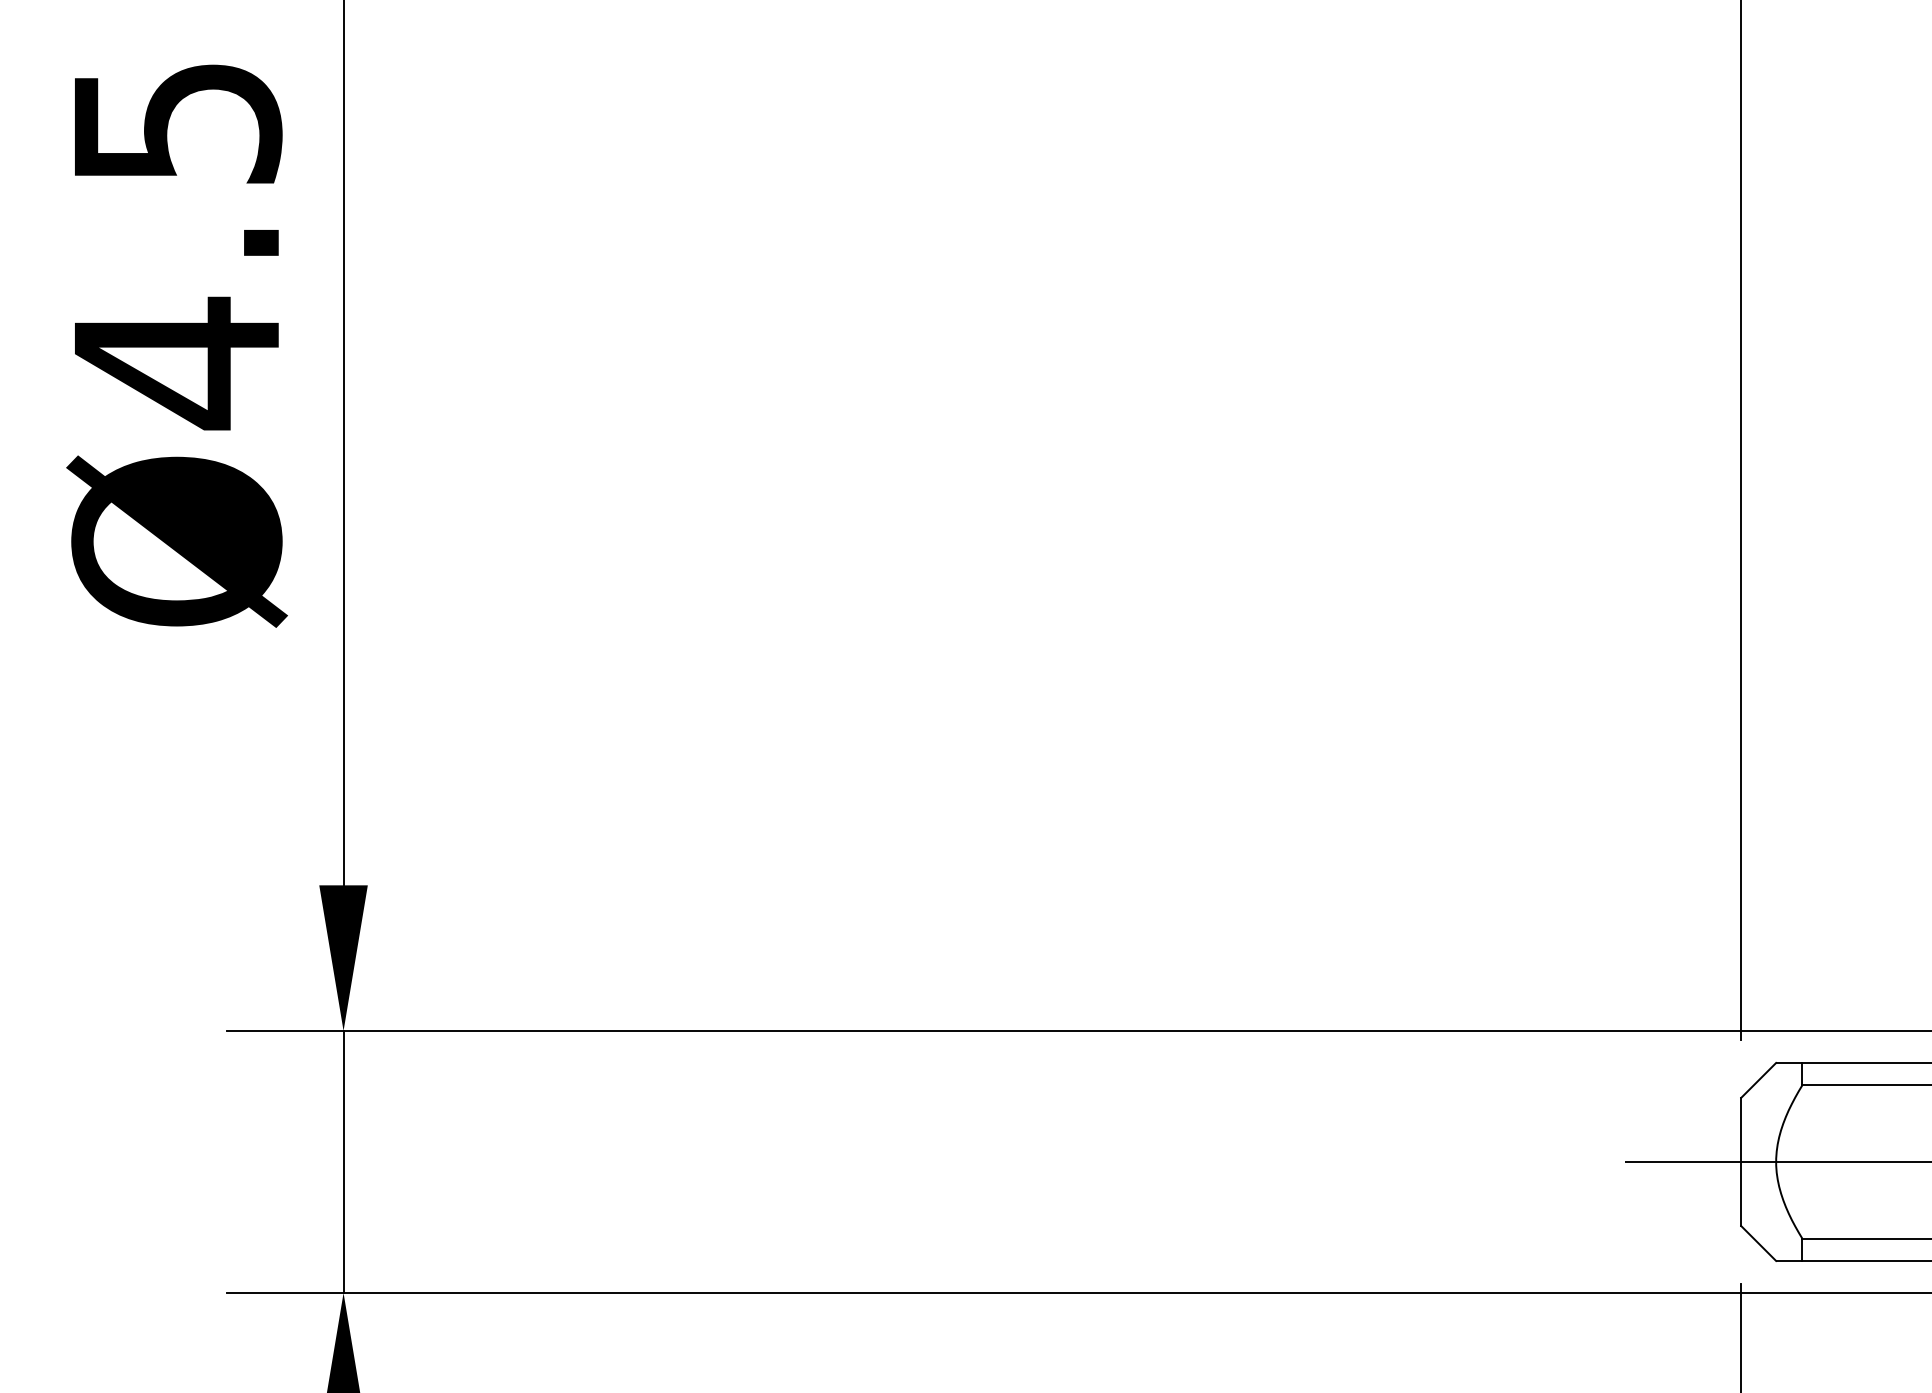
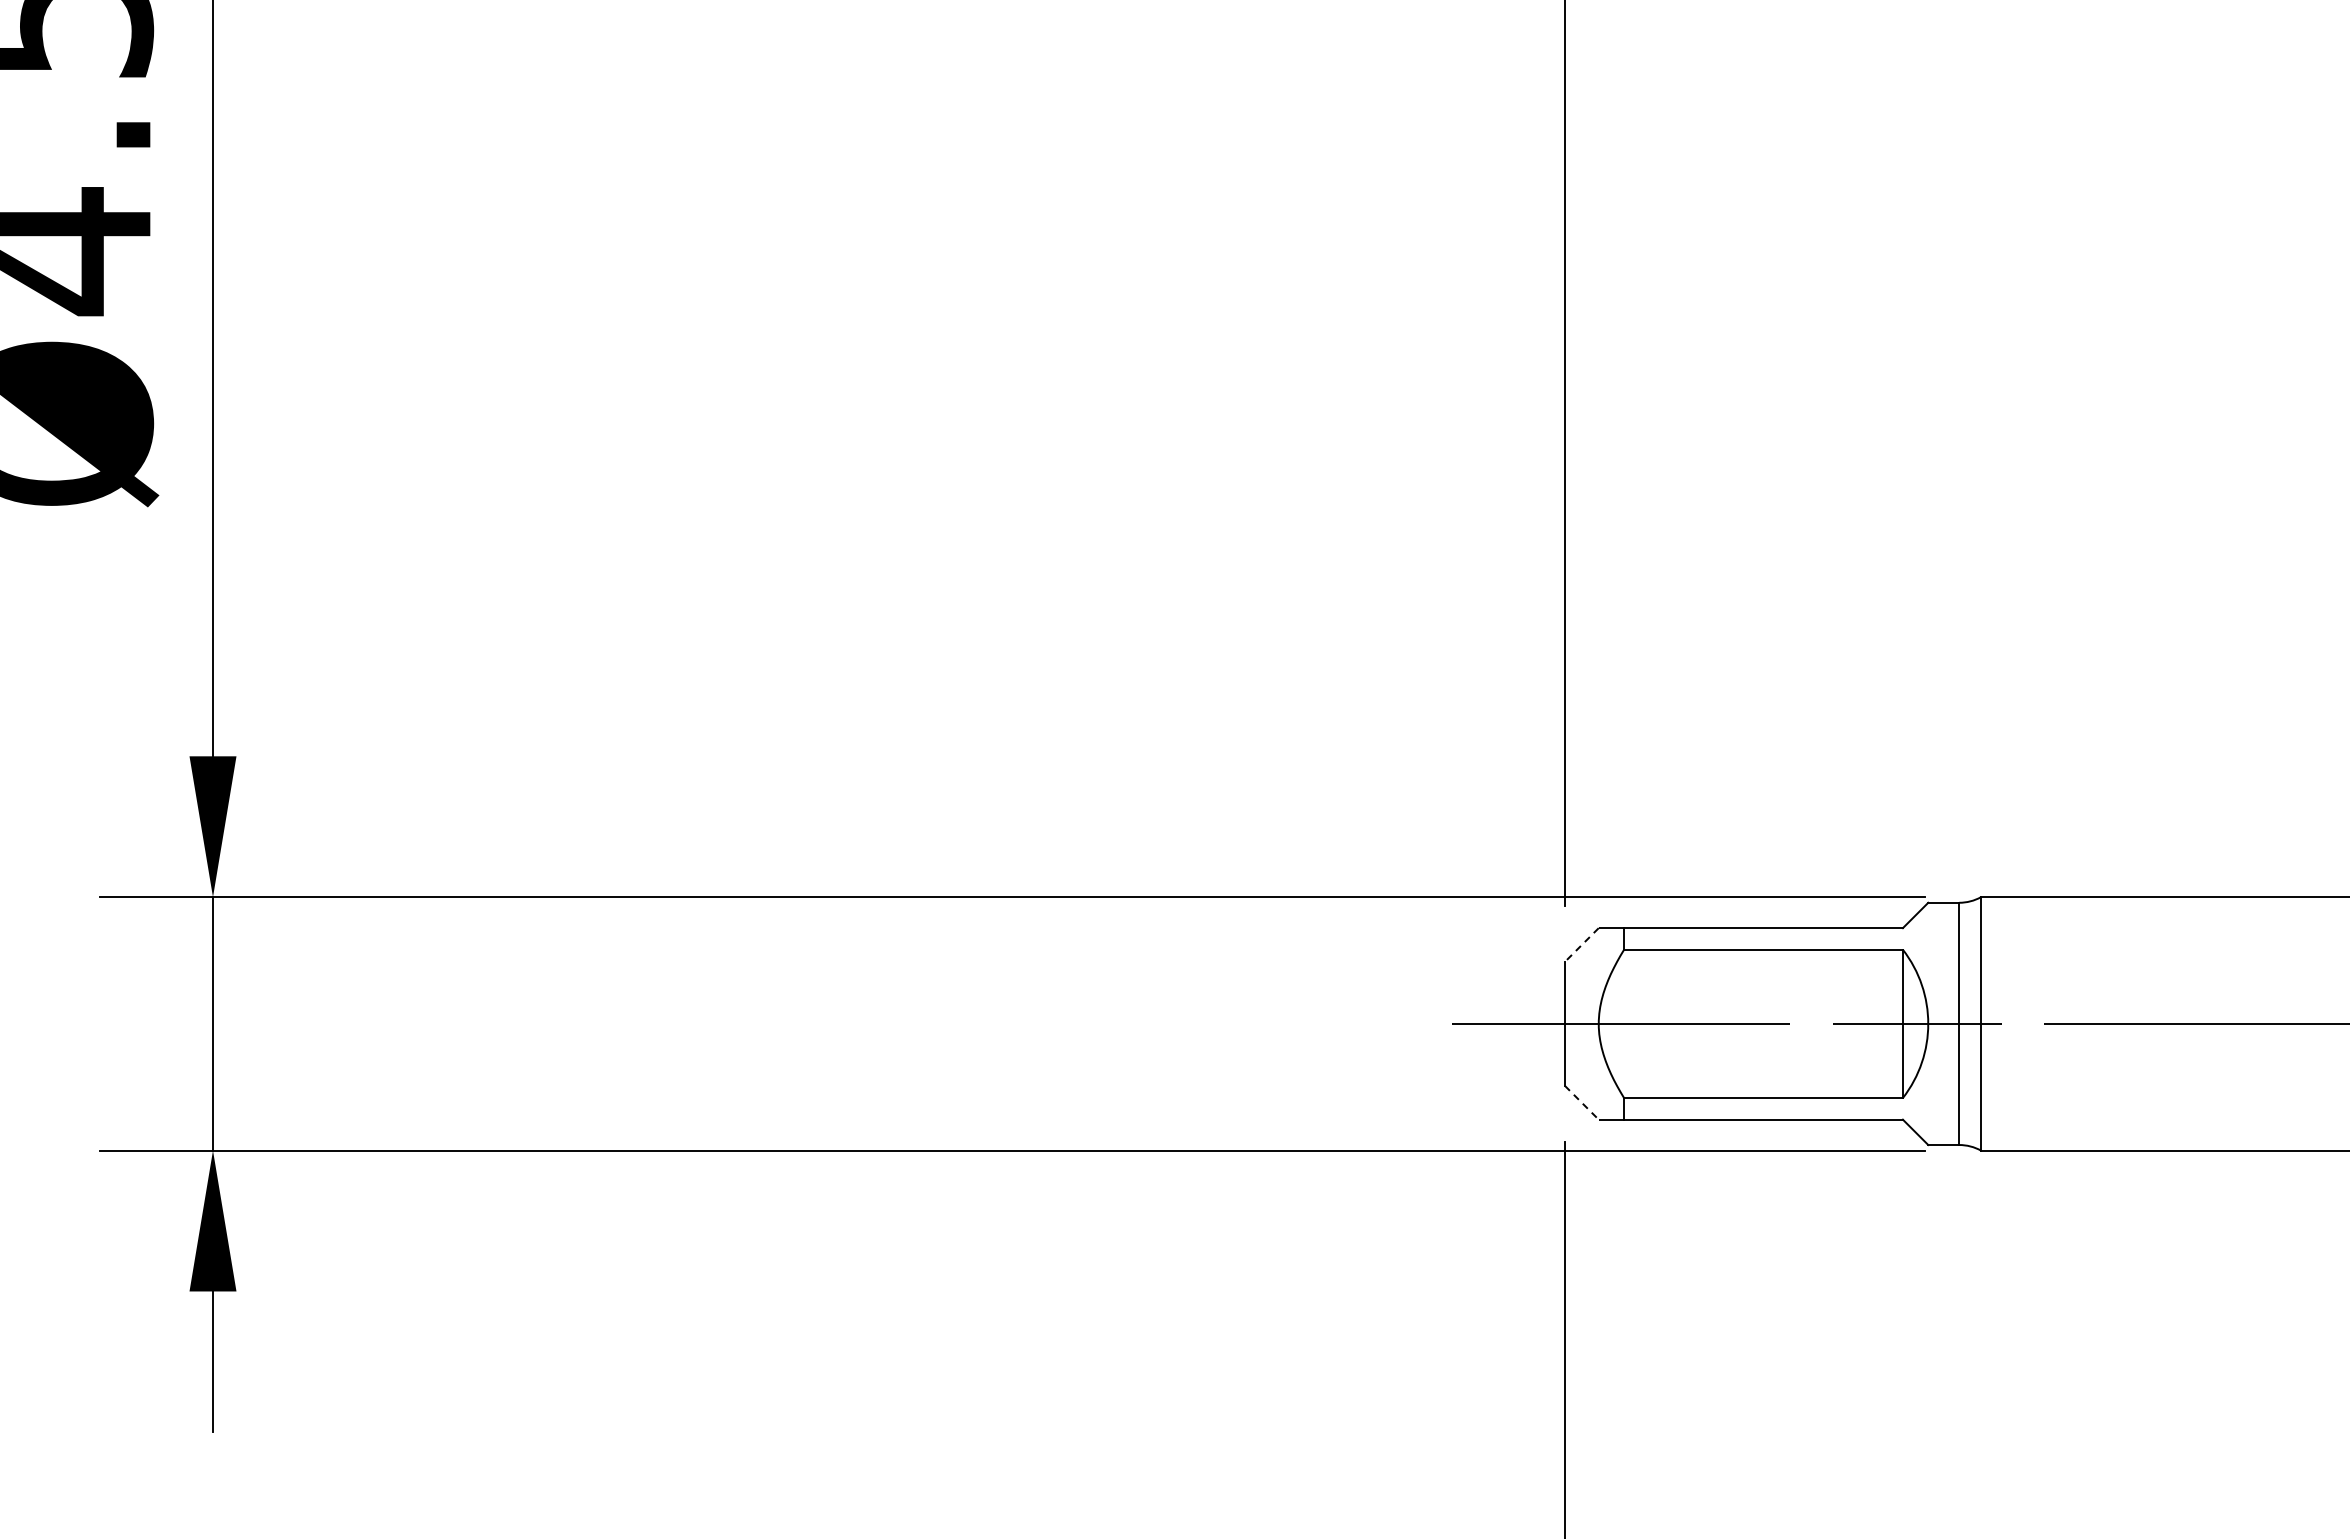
line: (1758, 1080) -> (1581, 945), solid -> dashed
line: (1758, 1243) -> (1581, 1102), solid -> dashed

